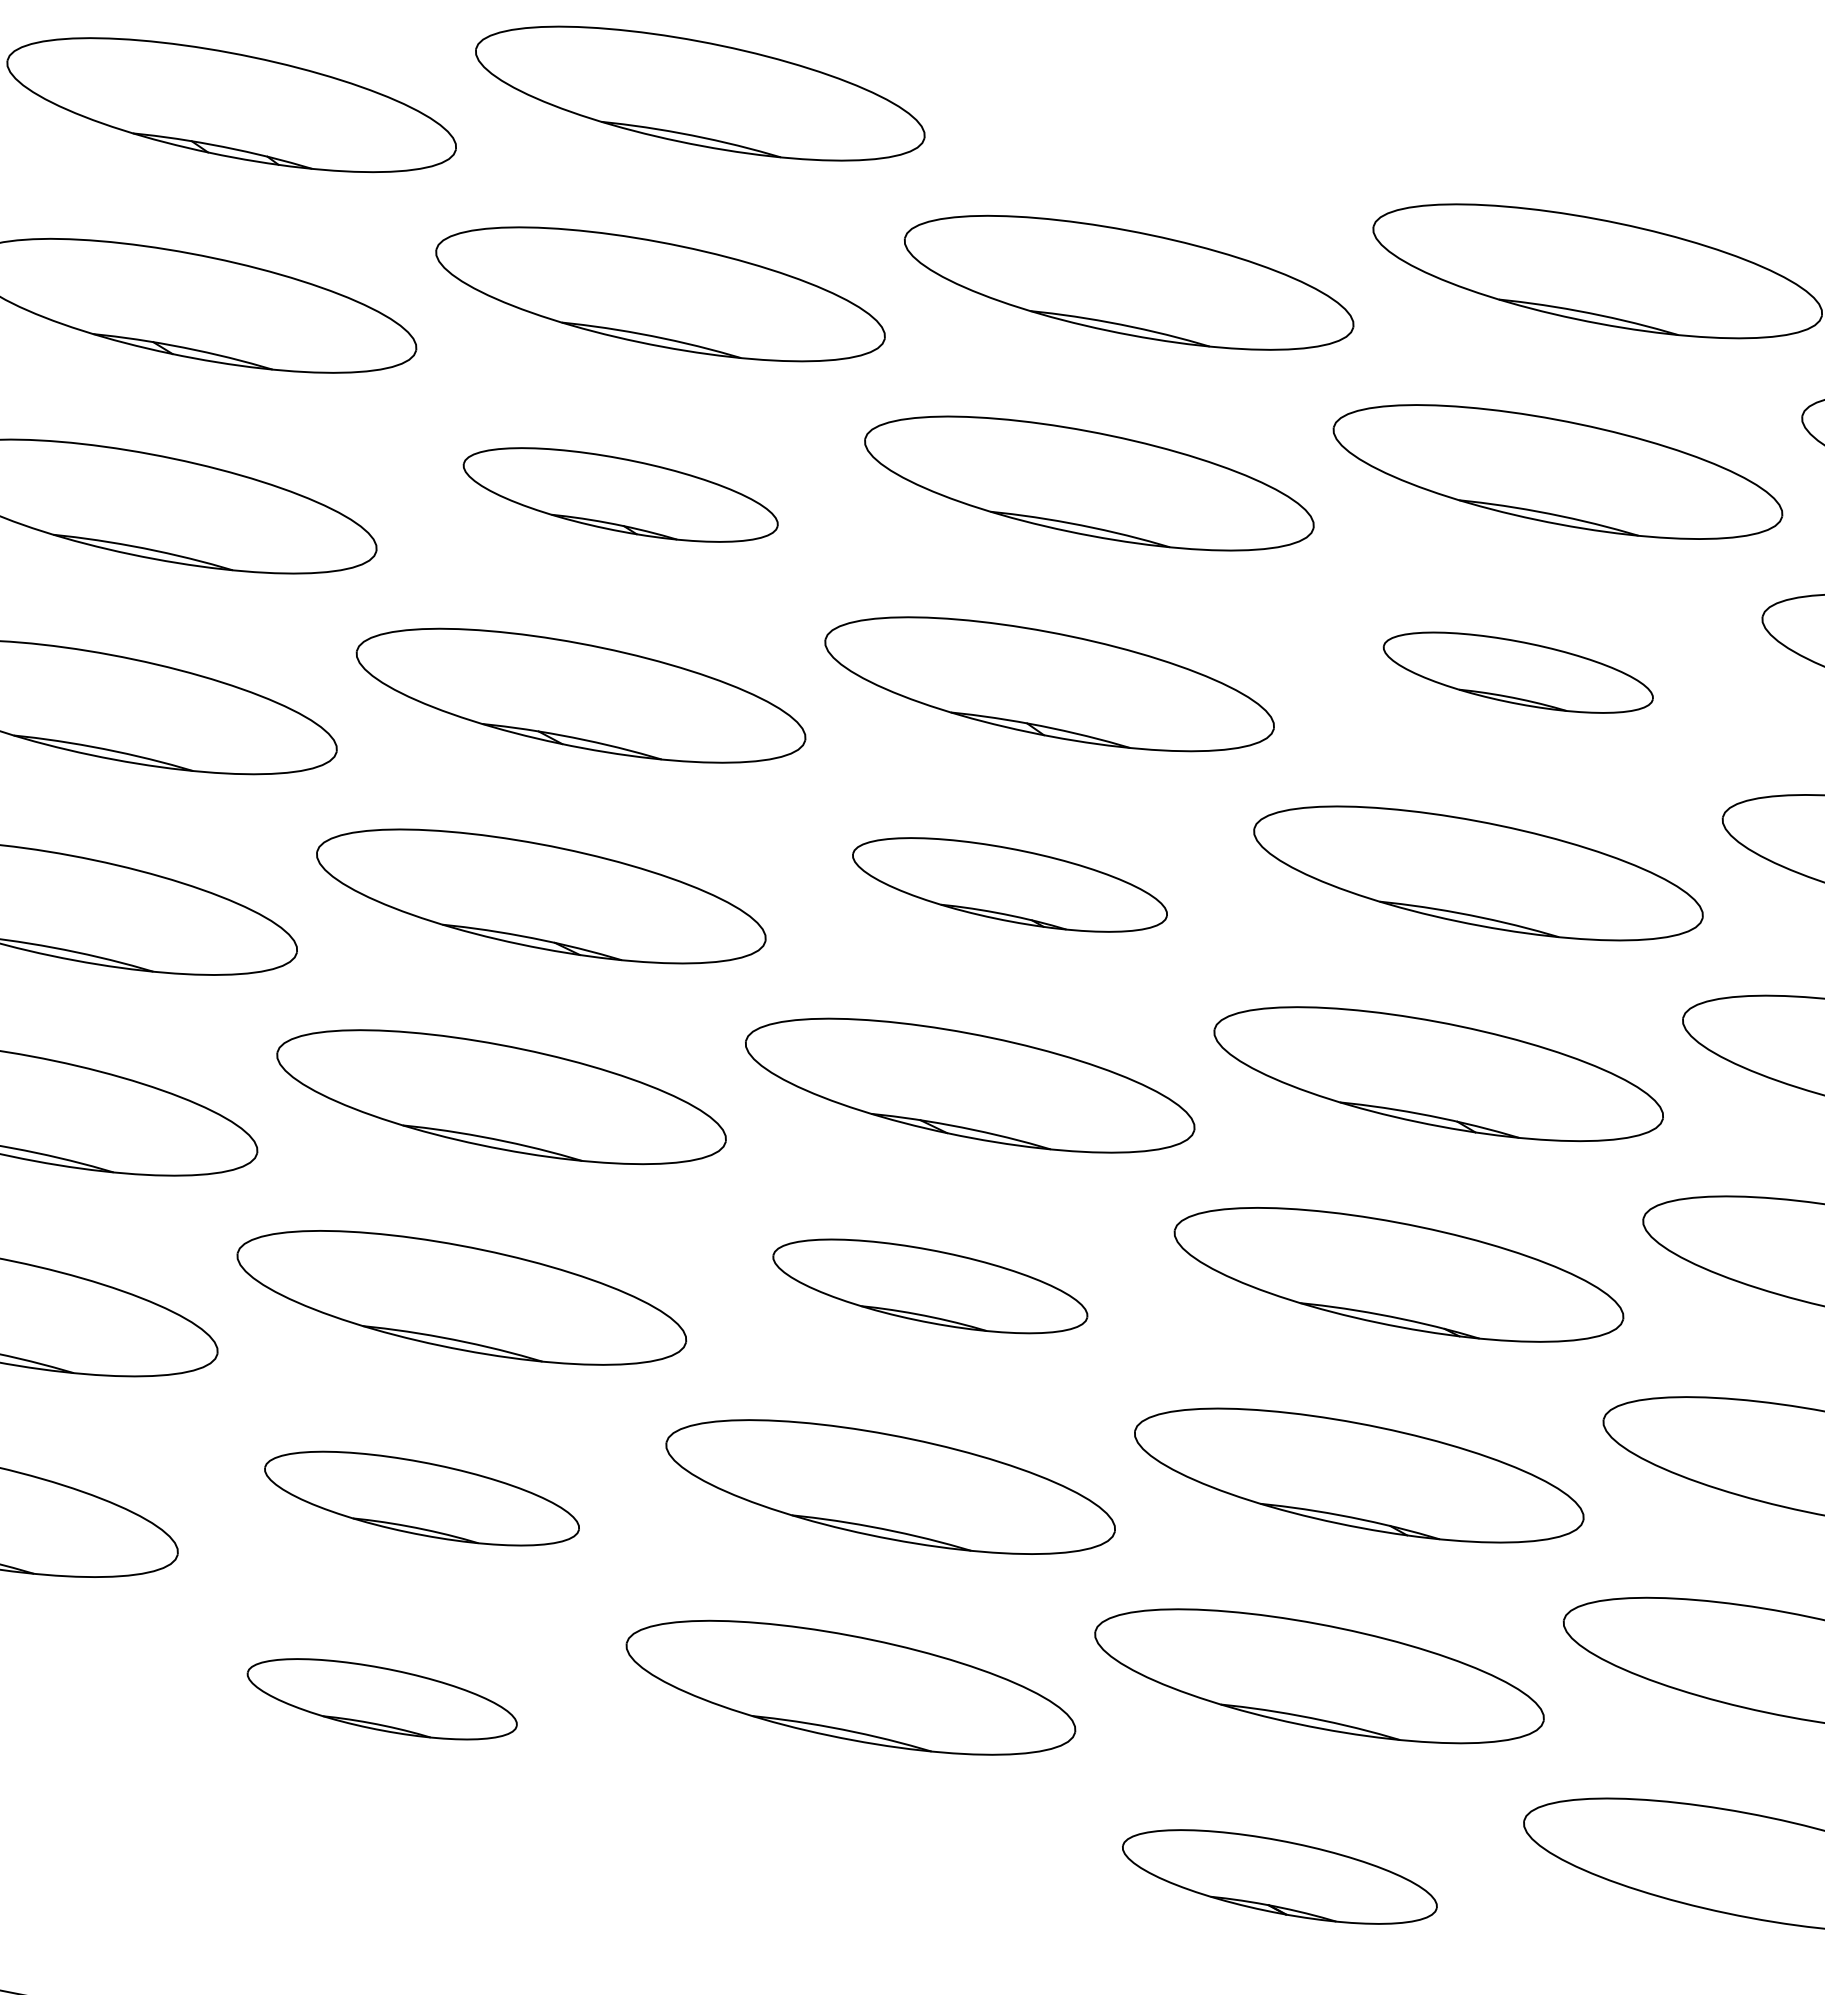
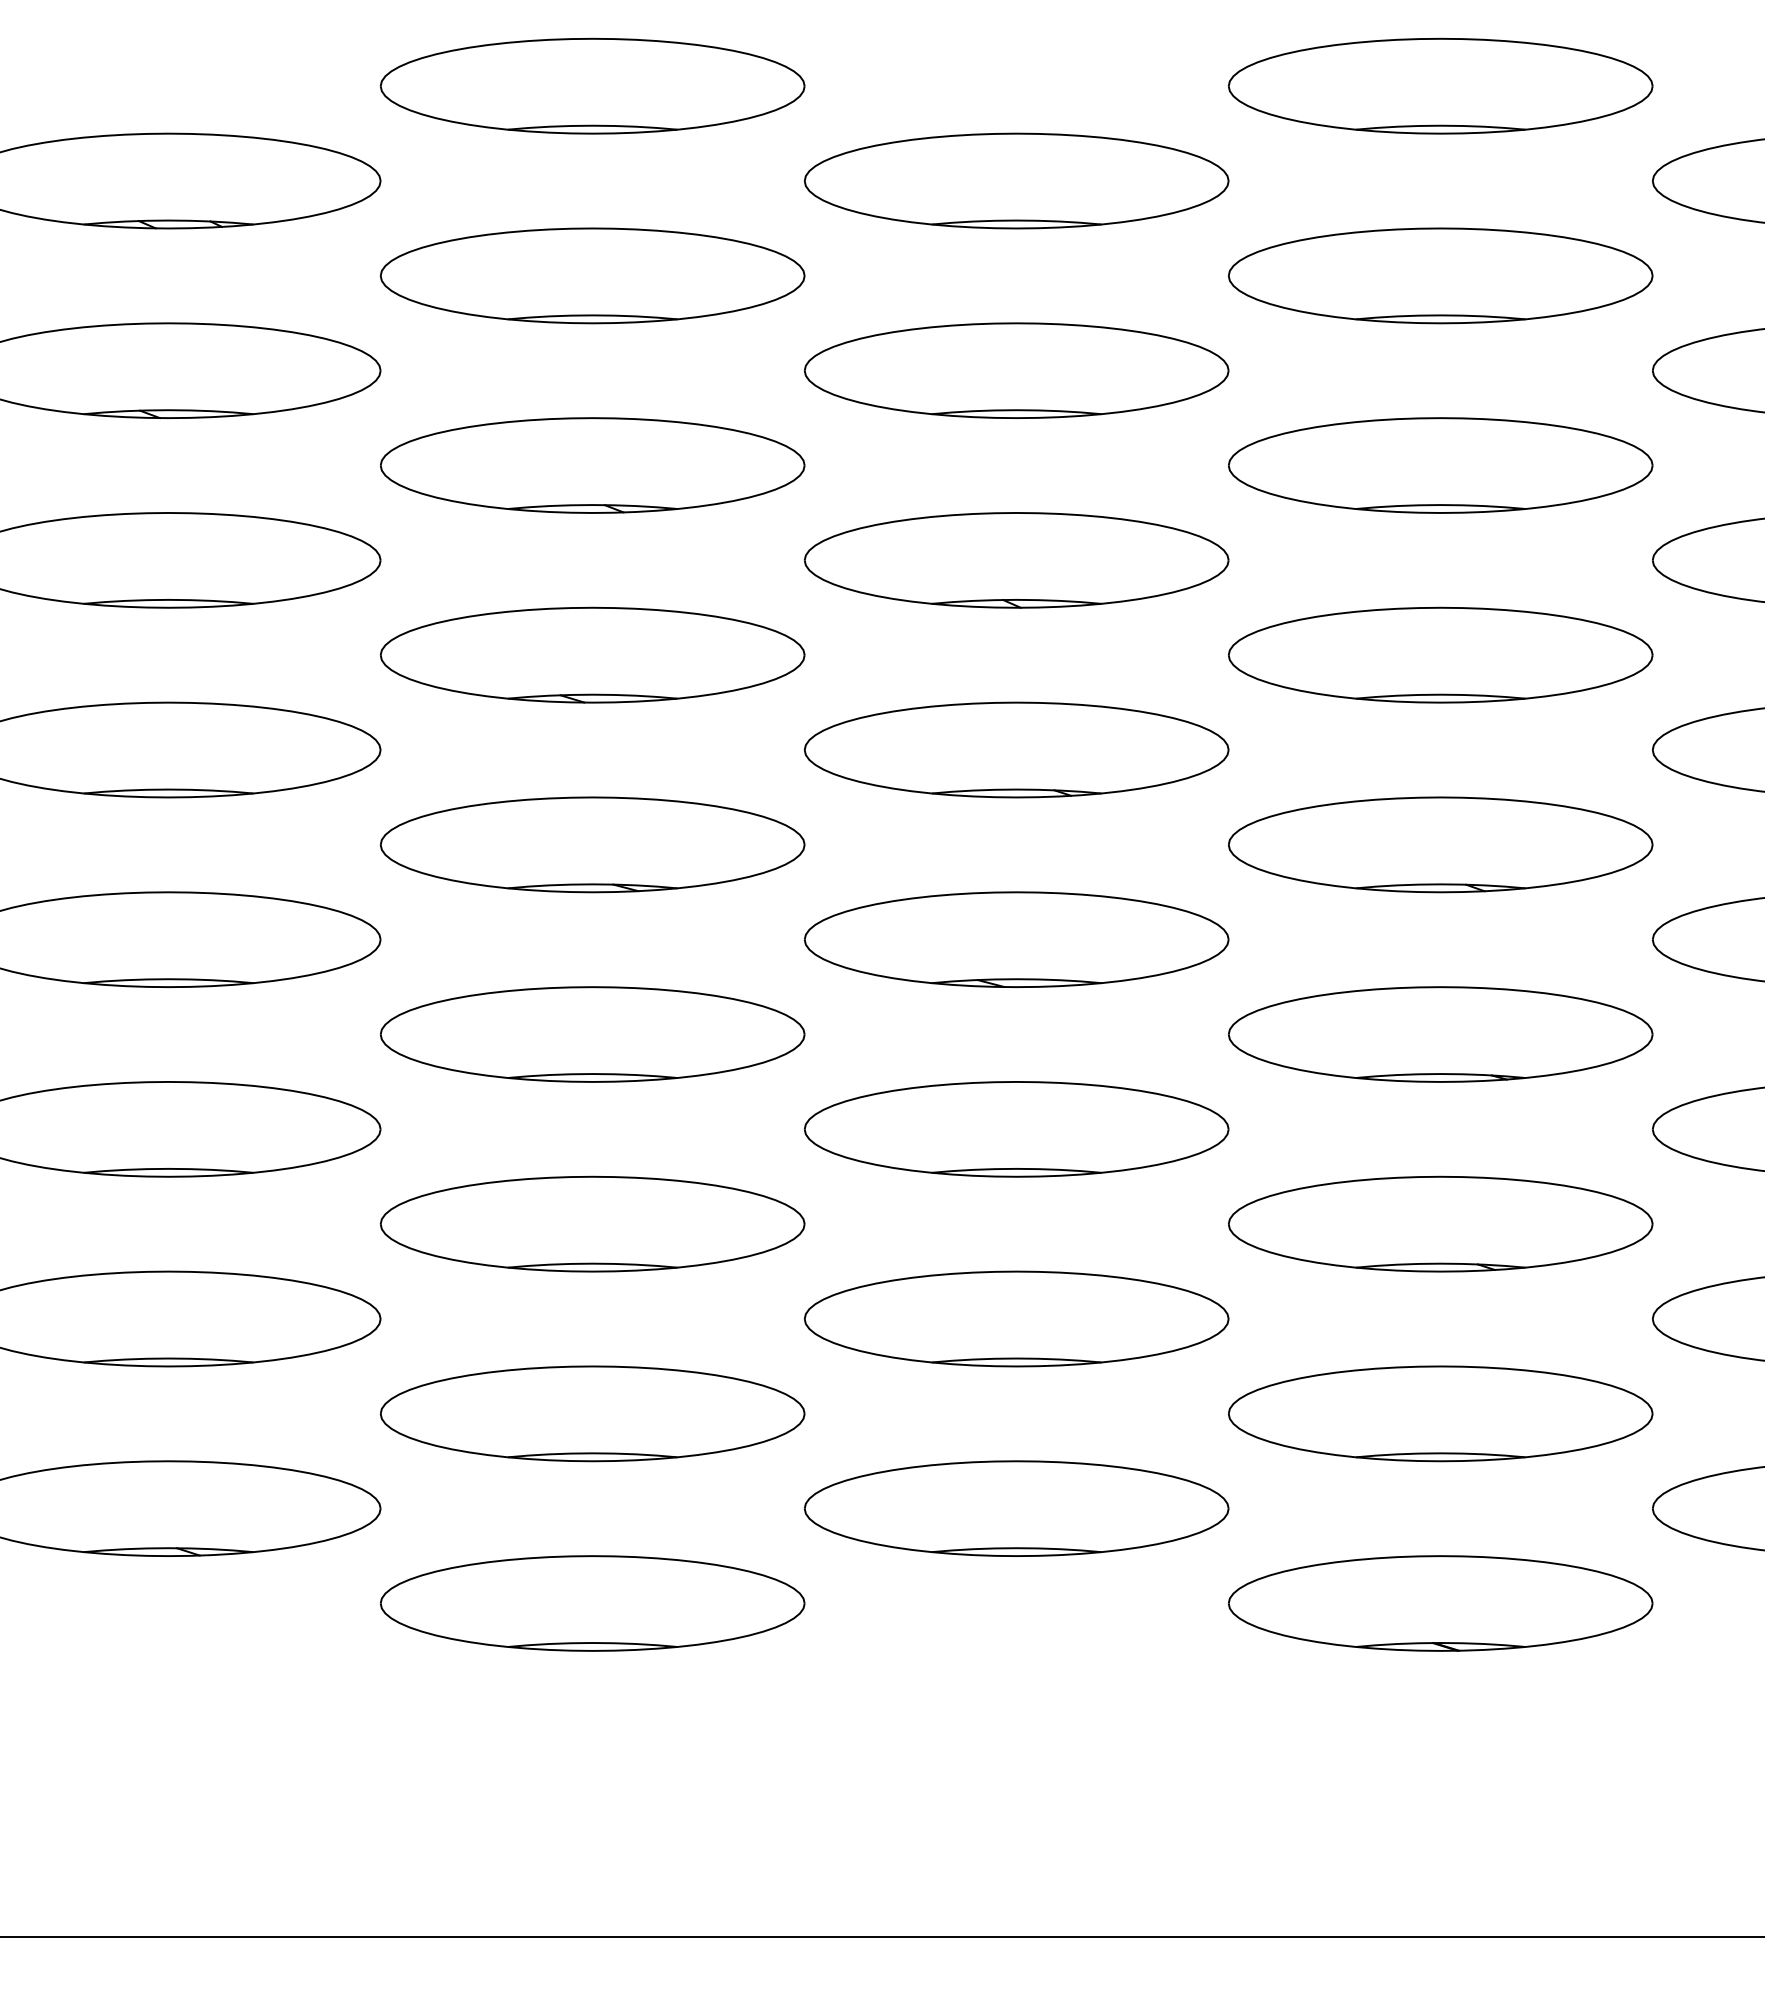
part: (620, 494) -> (592, 465), size x1.43
part: (1518, 672) -> (1440, 465), size x1.67
part: (1009, 884) -> (1016, 749), size x1.43
part: (930, 1286) -> (1016, 1129), size x1.43
part: (421, 1498) -> (592, 1413), size x1.43
part: (382, 1699) -> (592, 1603), size x1.67
part: (1279, 1876) -> (1440, 1603), size x1.43

